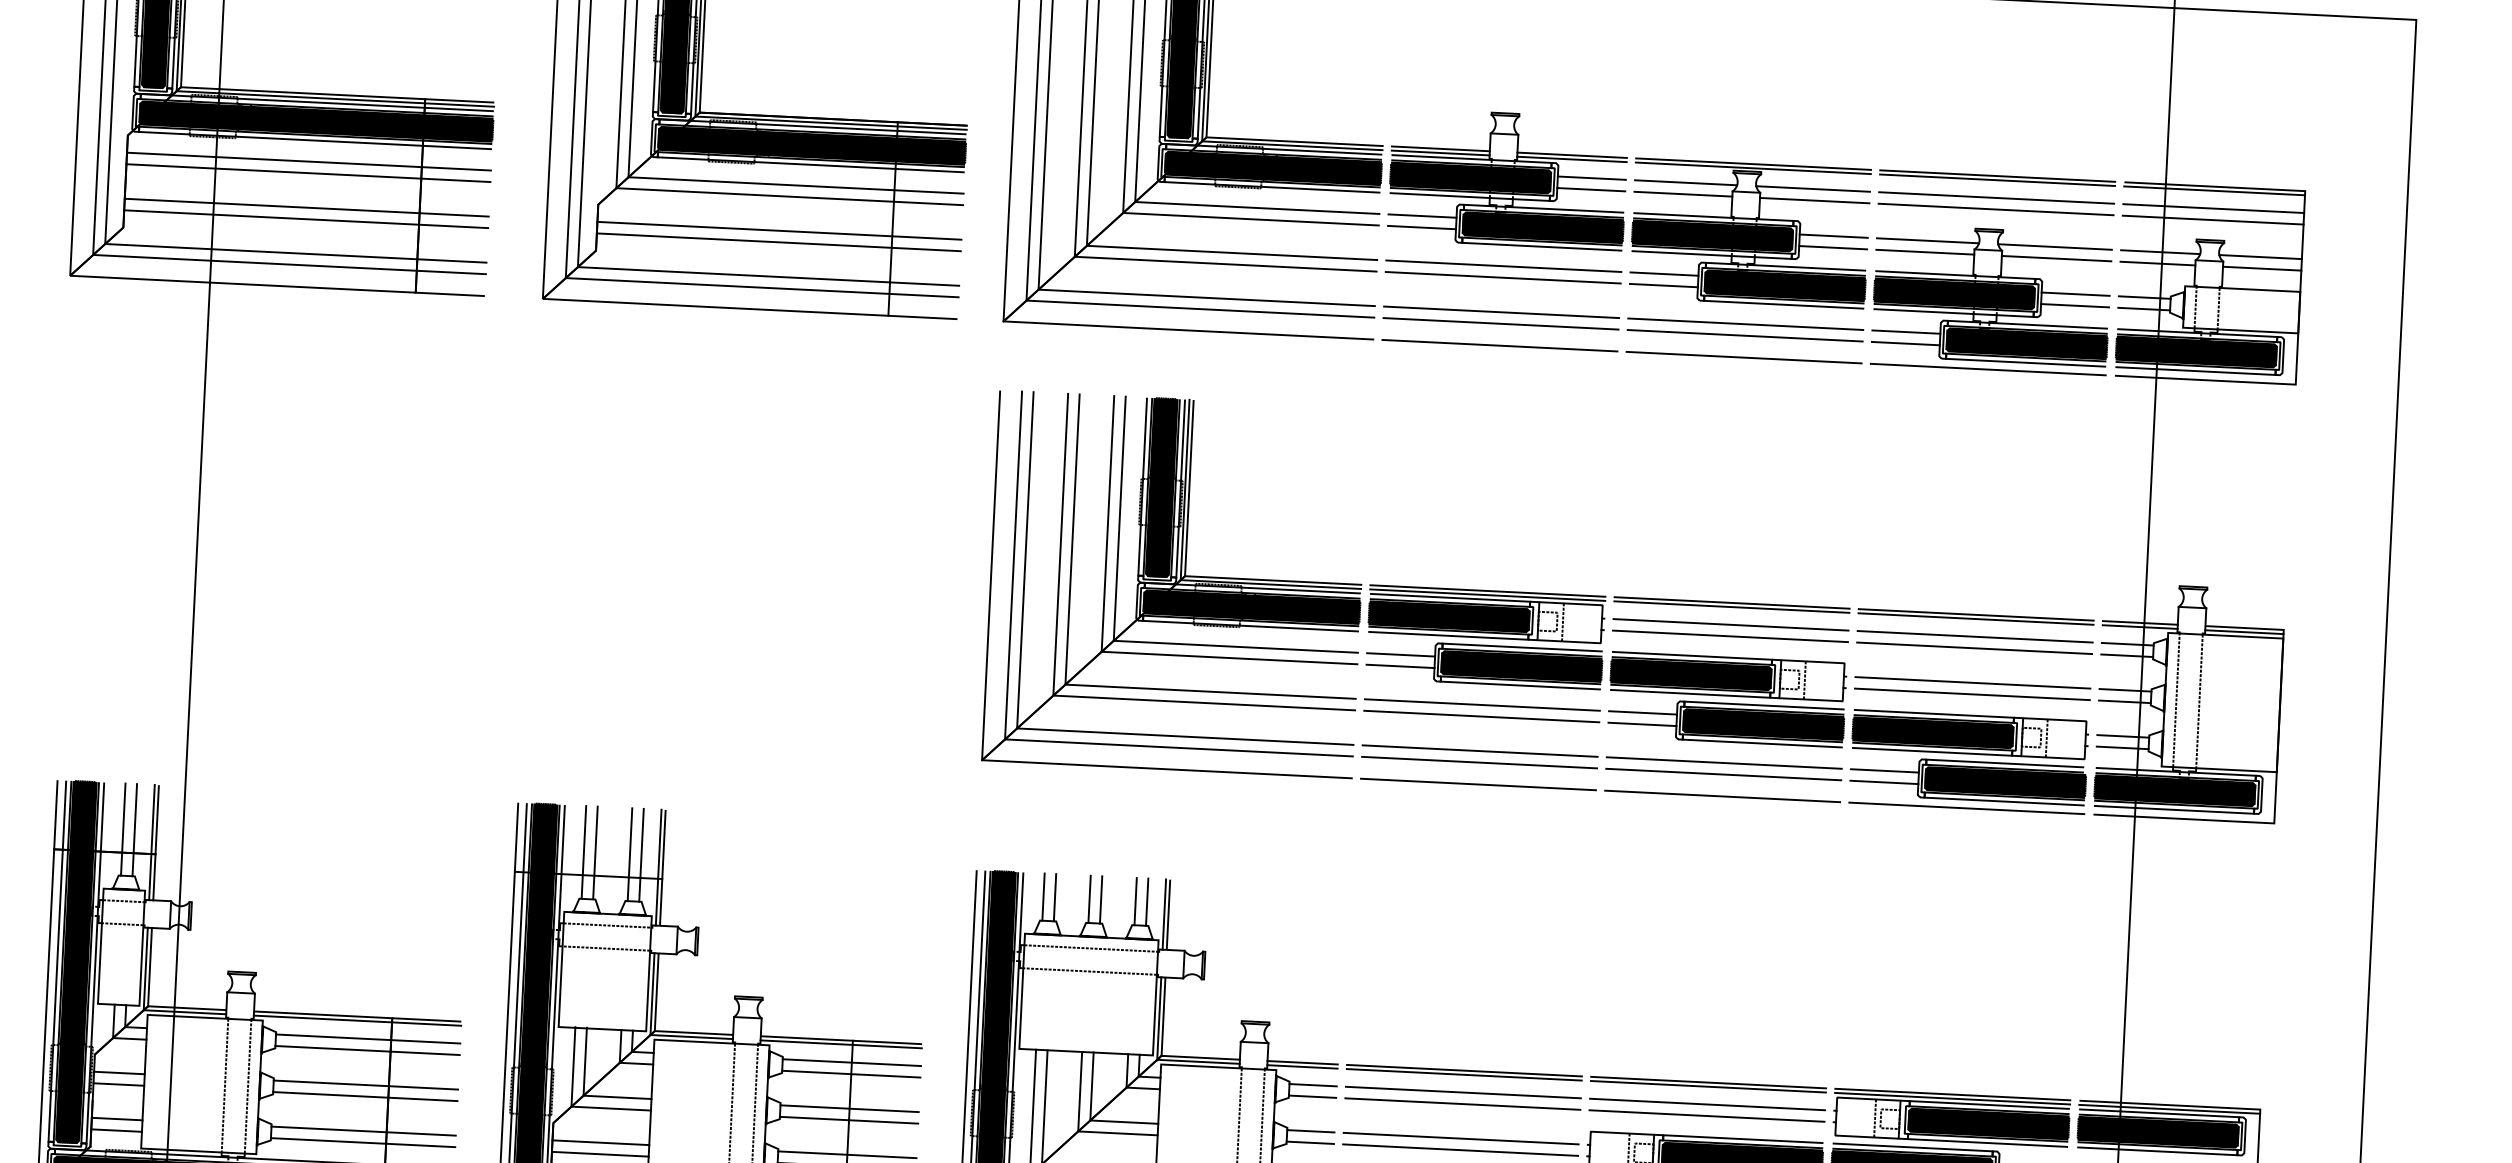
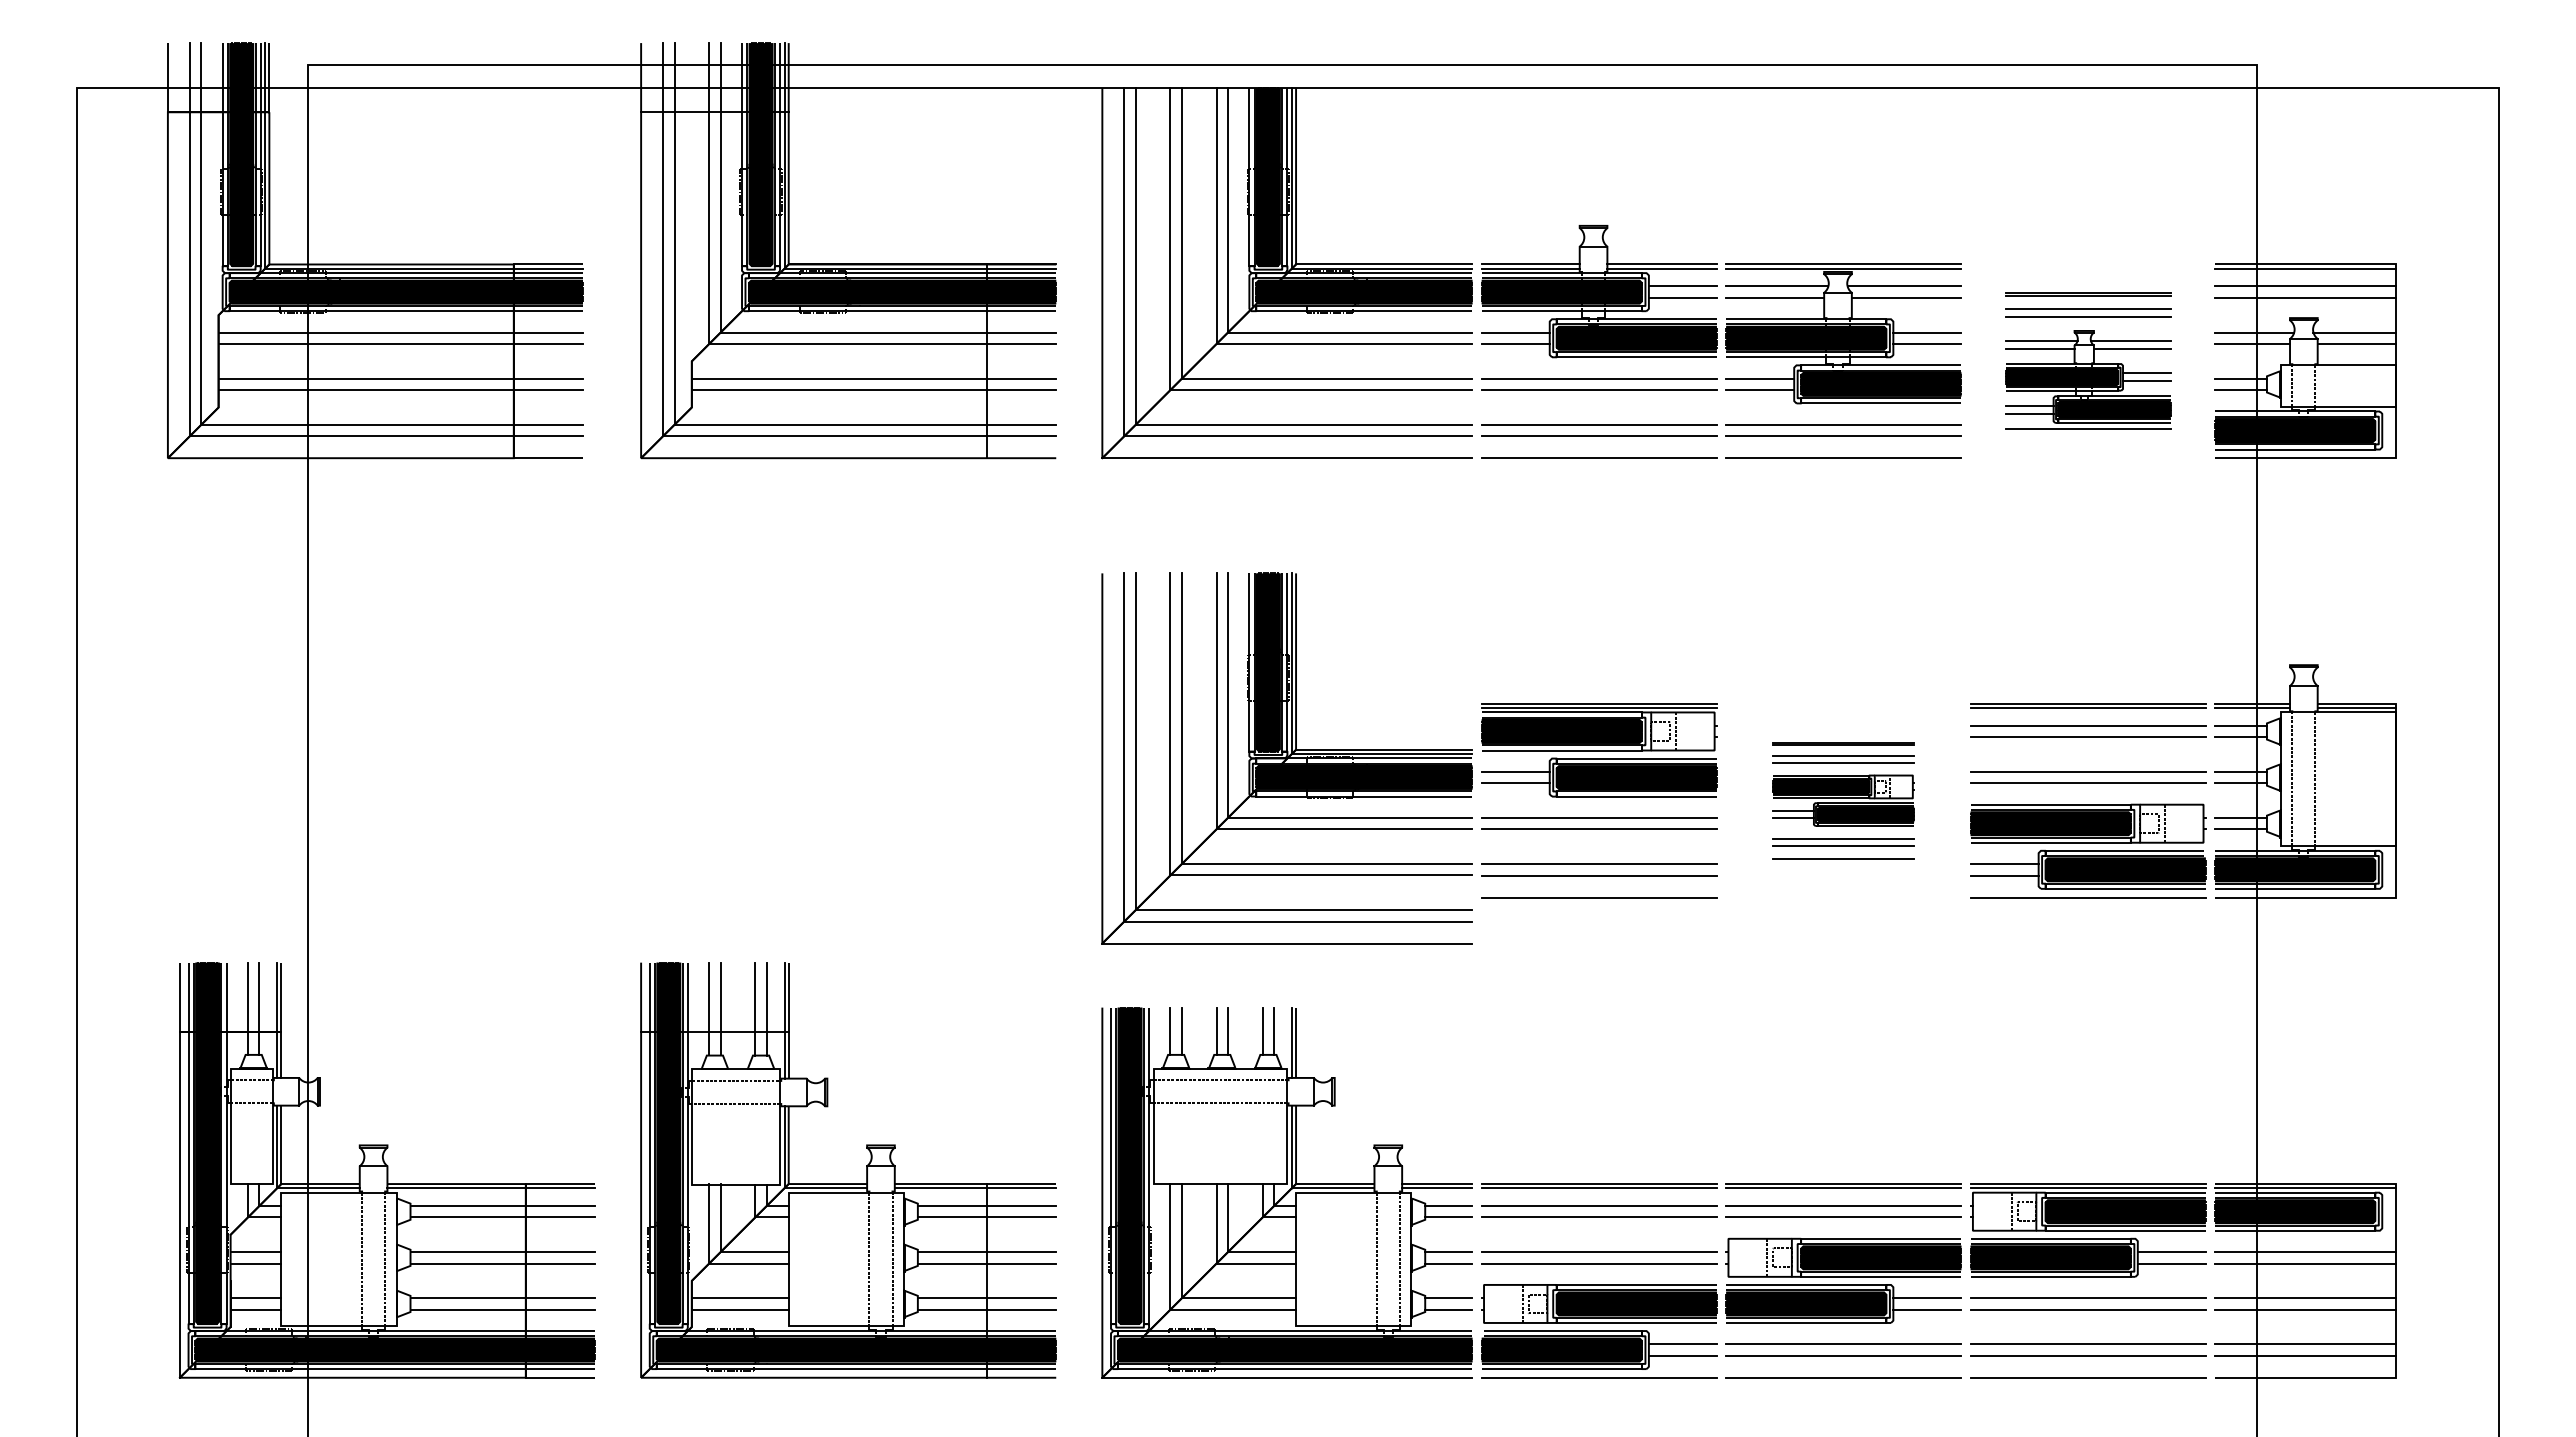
part: (1993, 272) -> (2088, 360), size x0.7
part: (1175, 584) -> (1286, 758), moved
part: (1727, 699) -> (1843, 800), size x0.6

